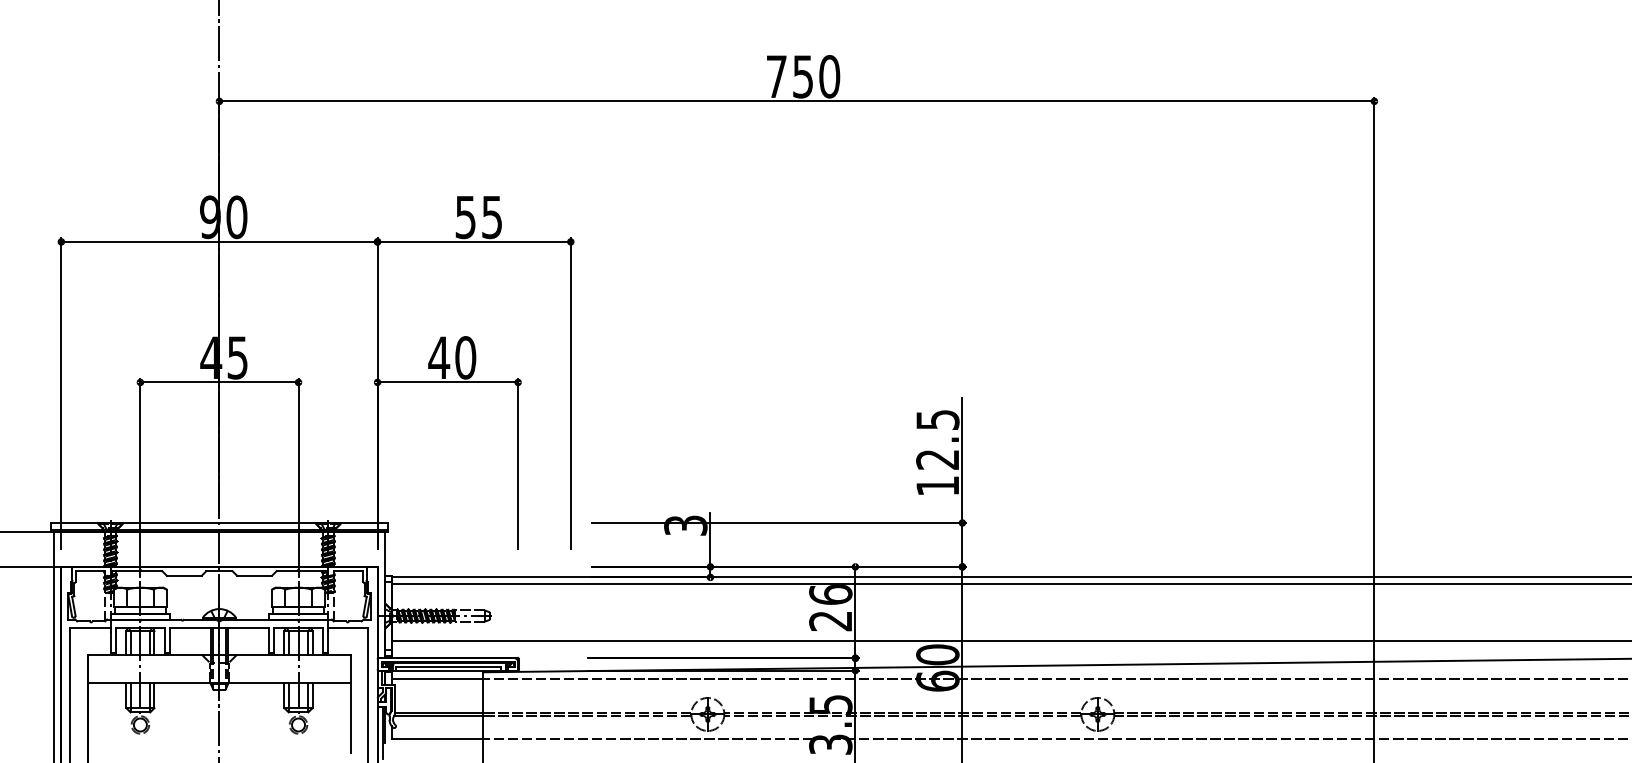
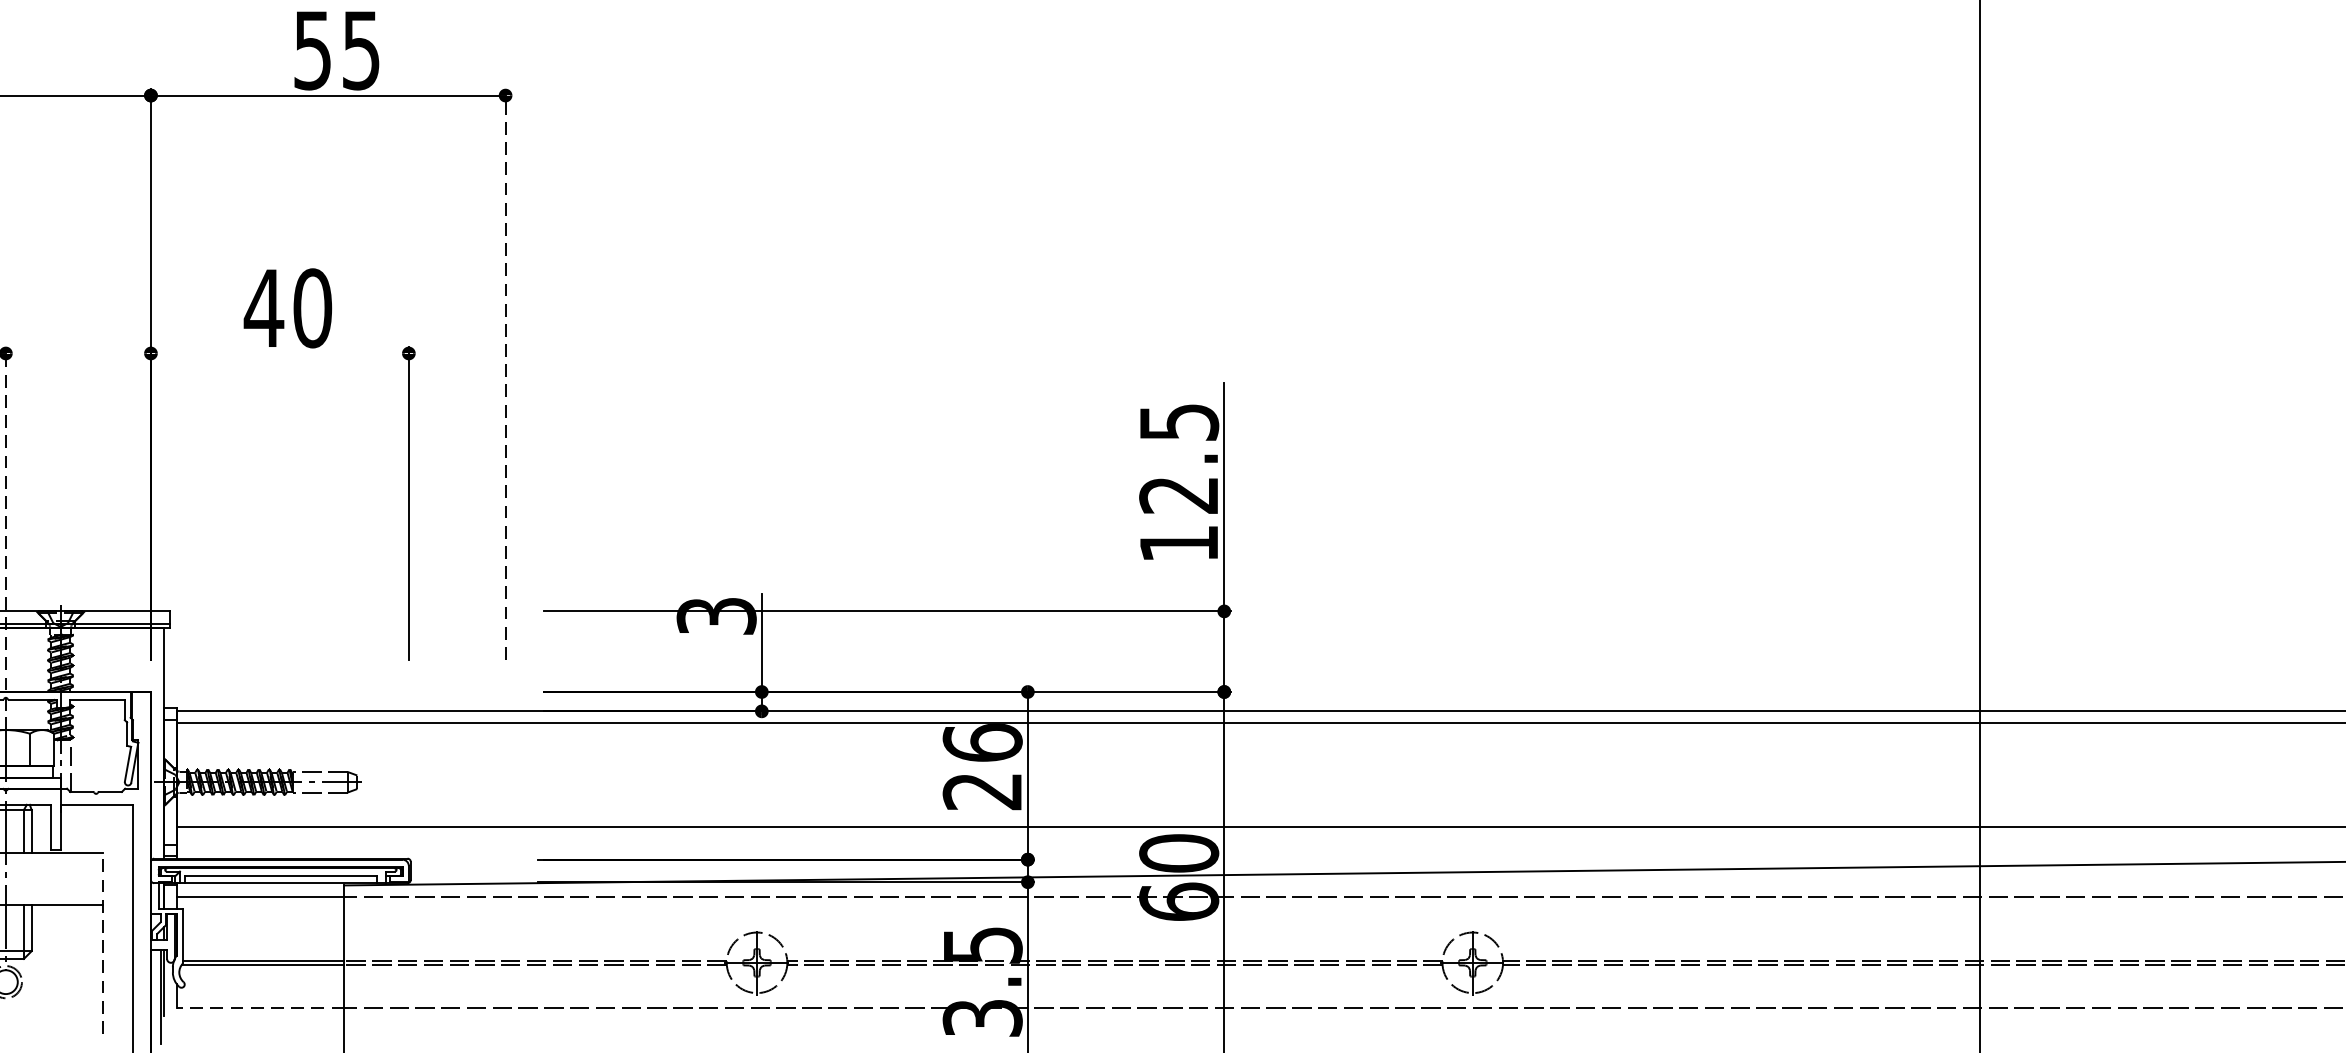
line: (447, 382) -> (279, 353), removed
line: (570, 393) -> (505, 373), solid -> dashed
line: (298, 477) -> (5, 527), solid -> dashed
line: (351, 703) -> (103, 942), solid -> dashed
line: (437, 739) -> (260, 1008), solid -> dashed

